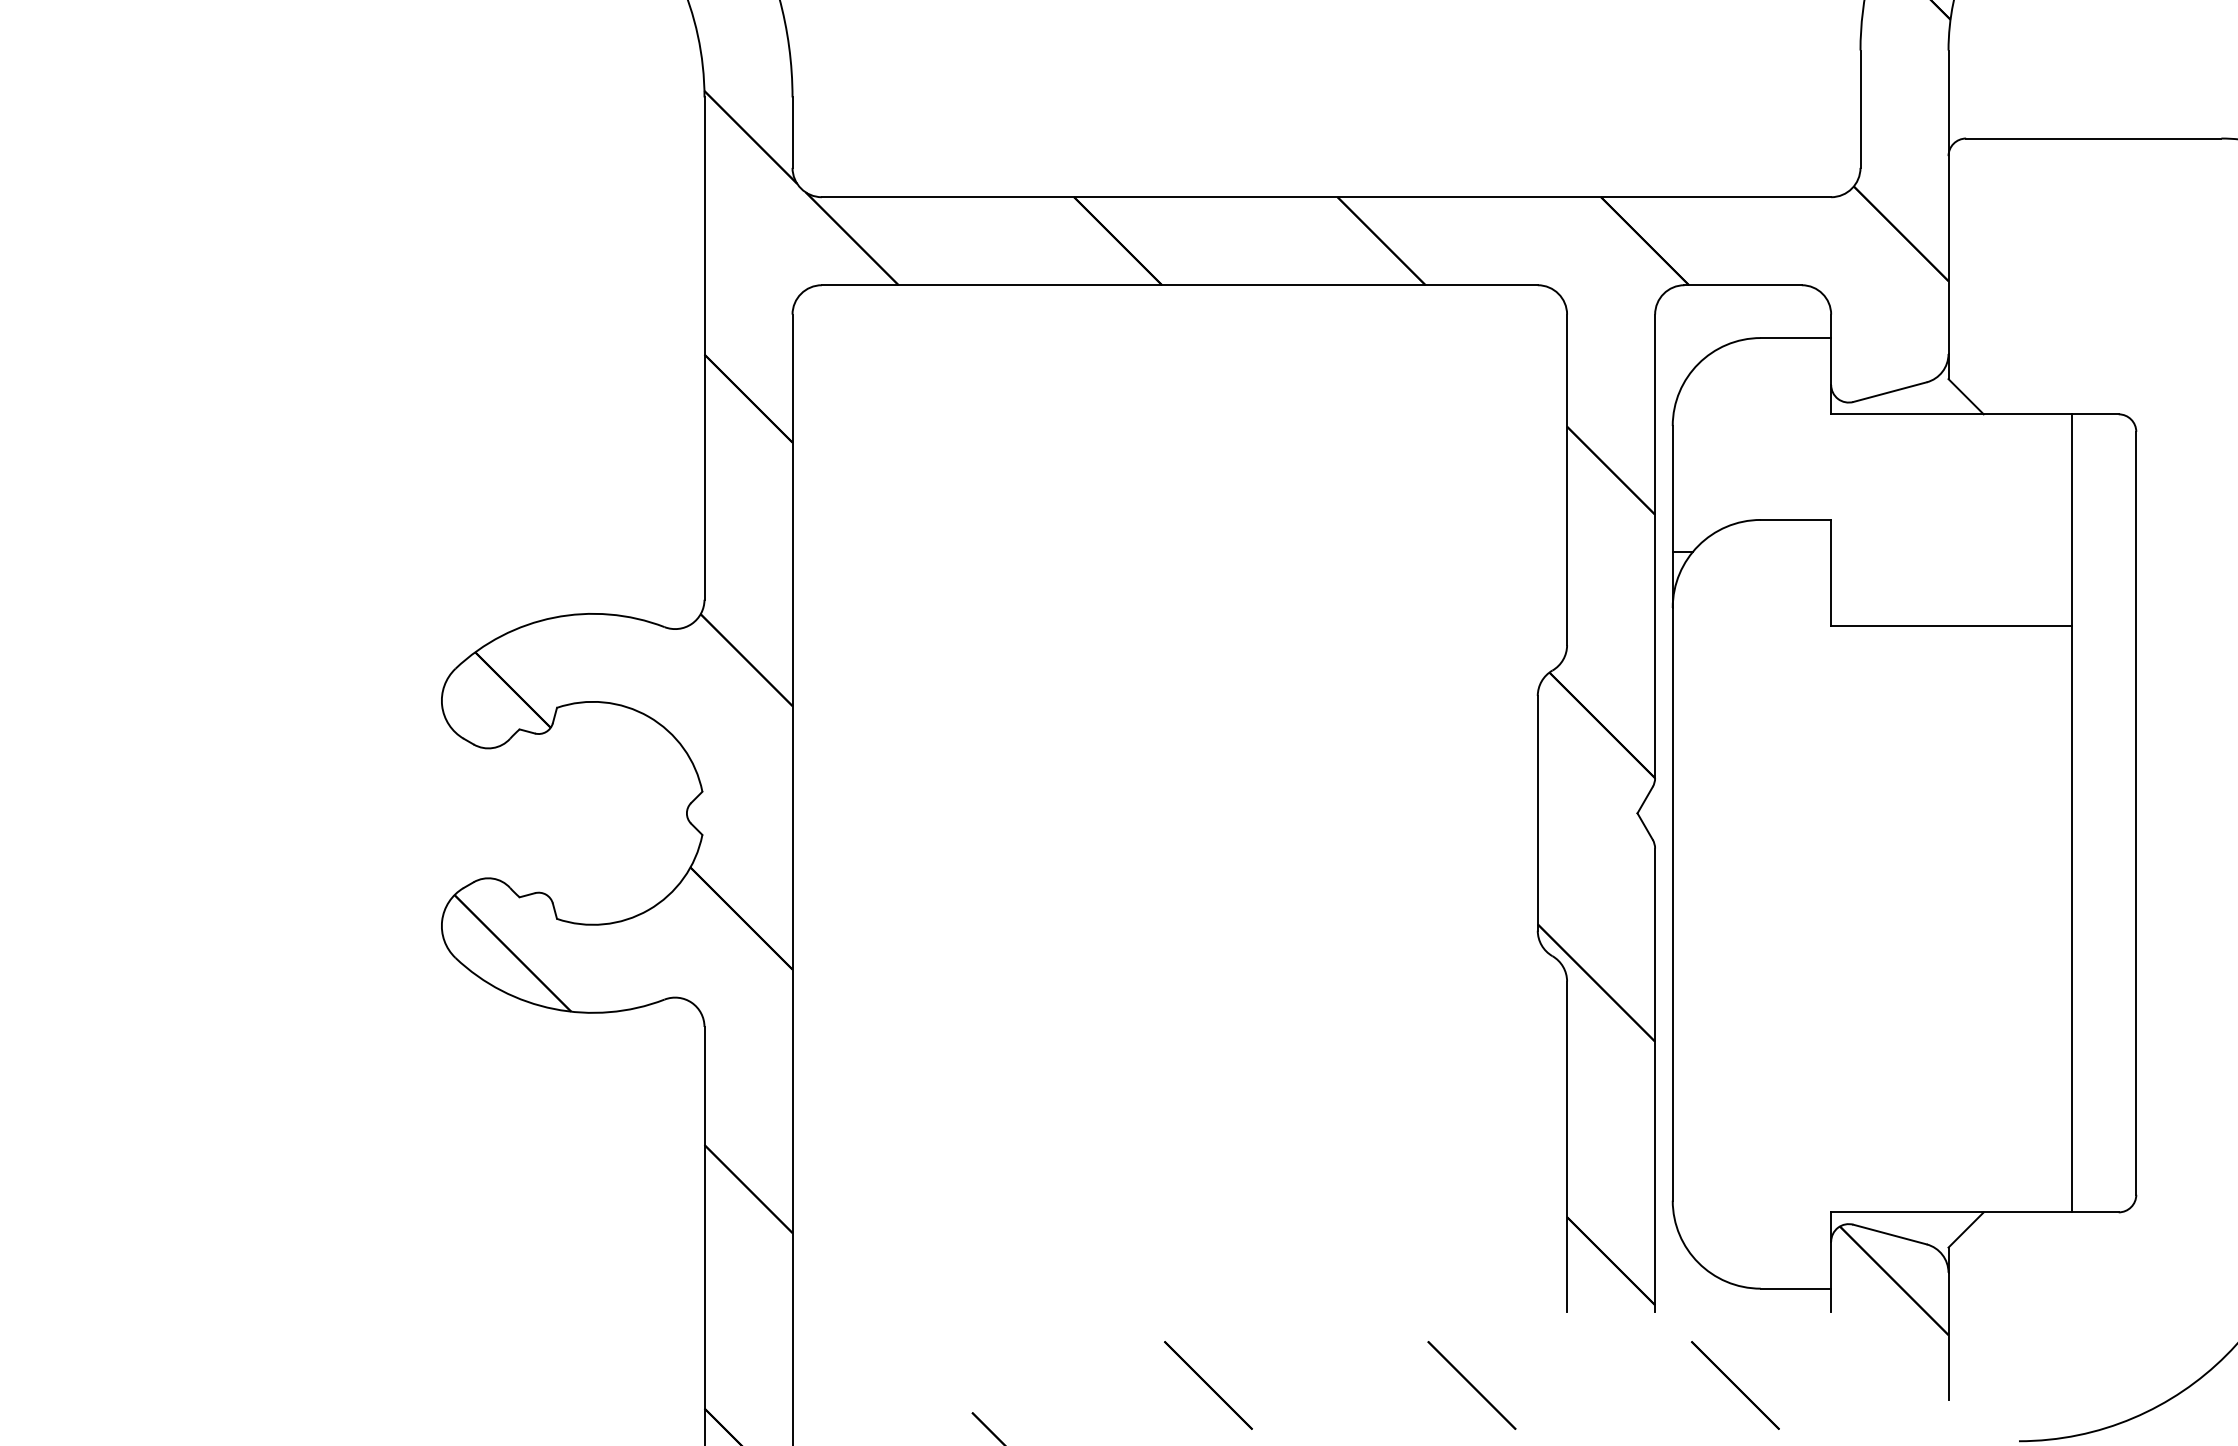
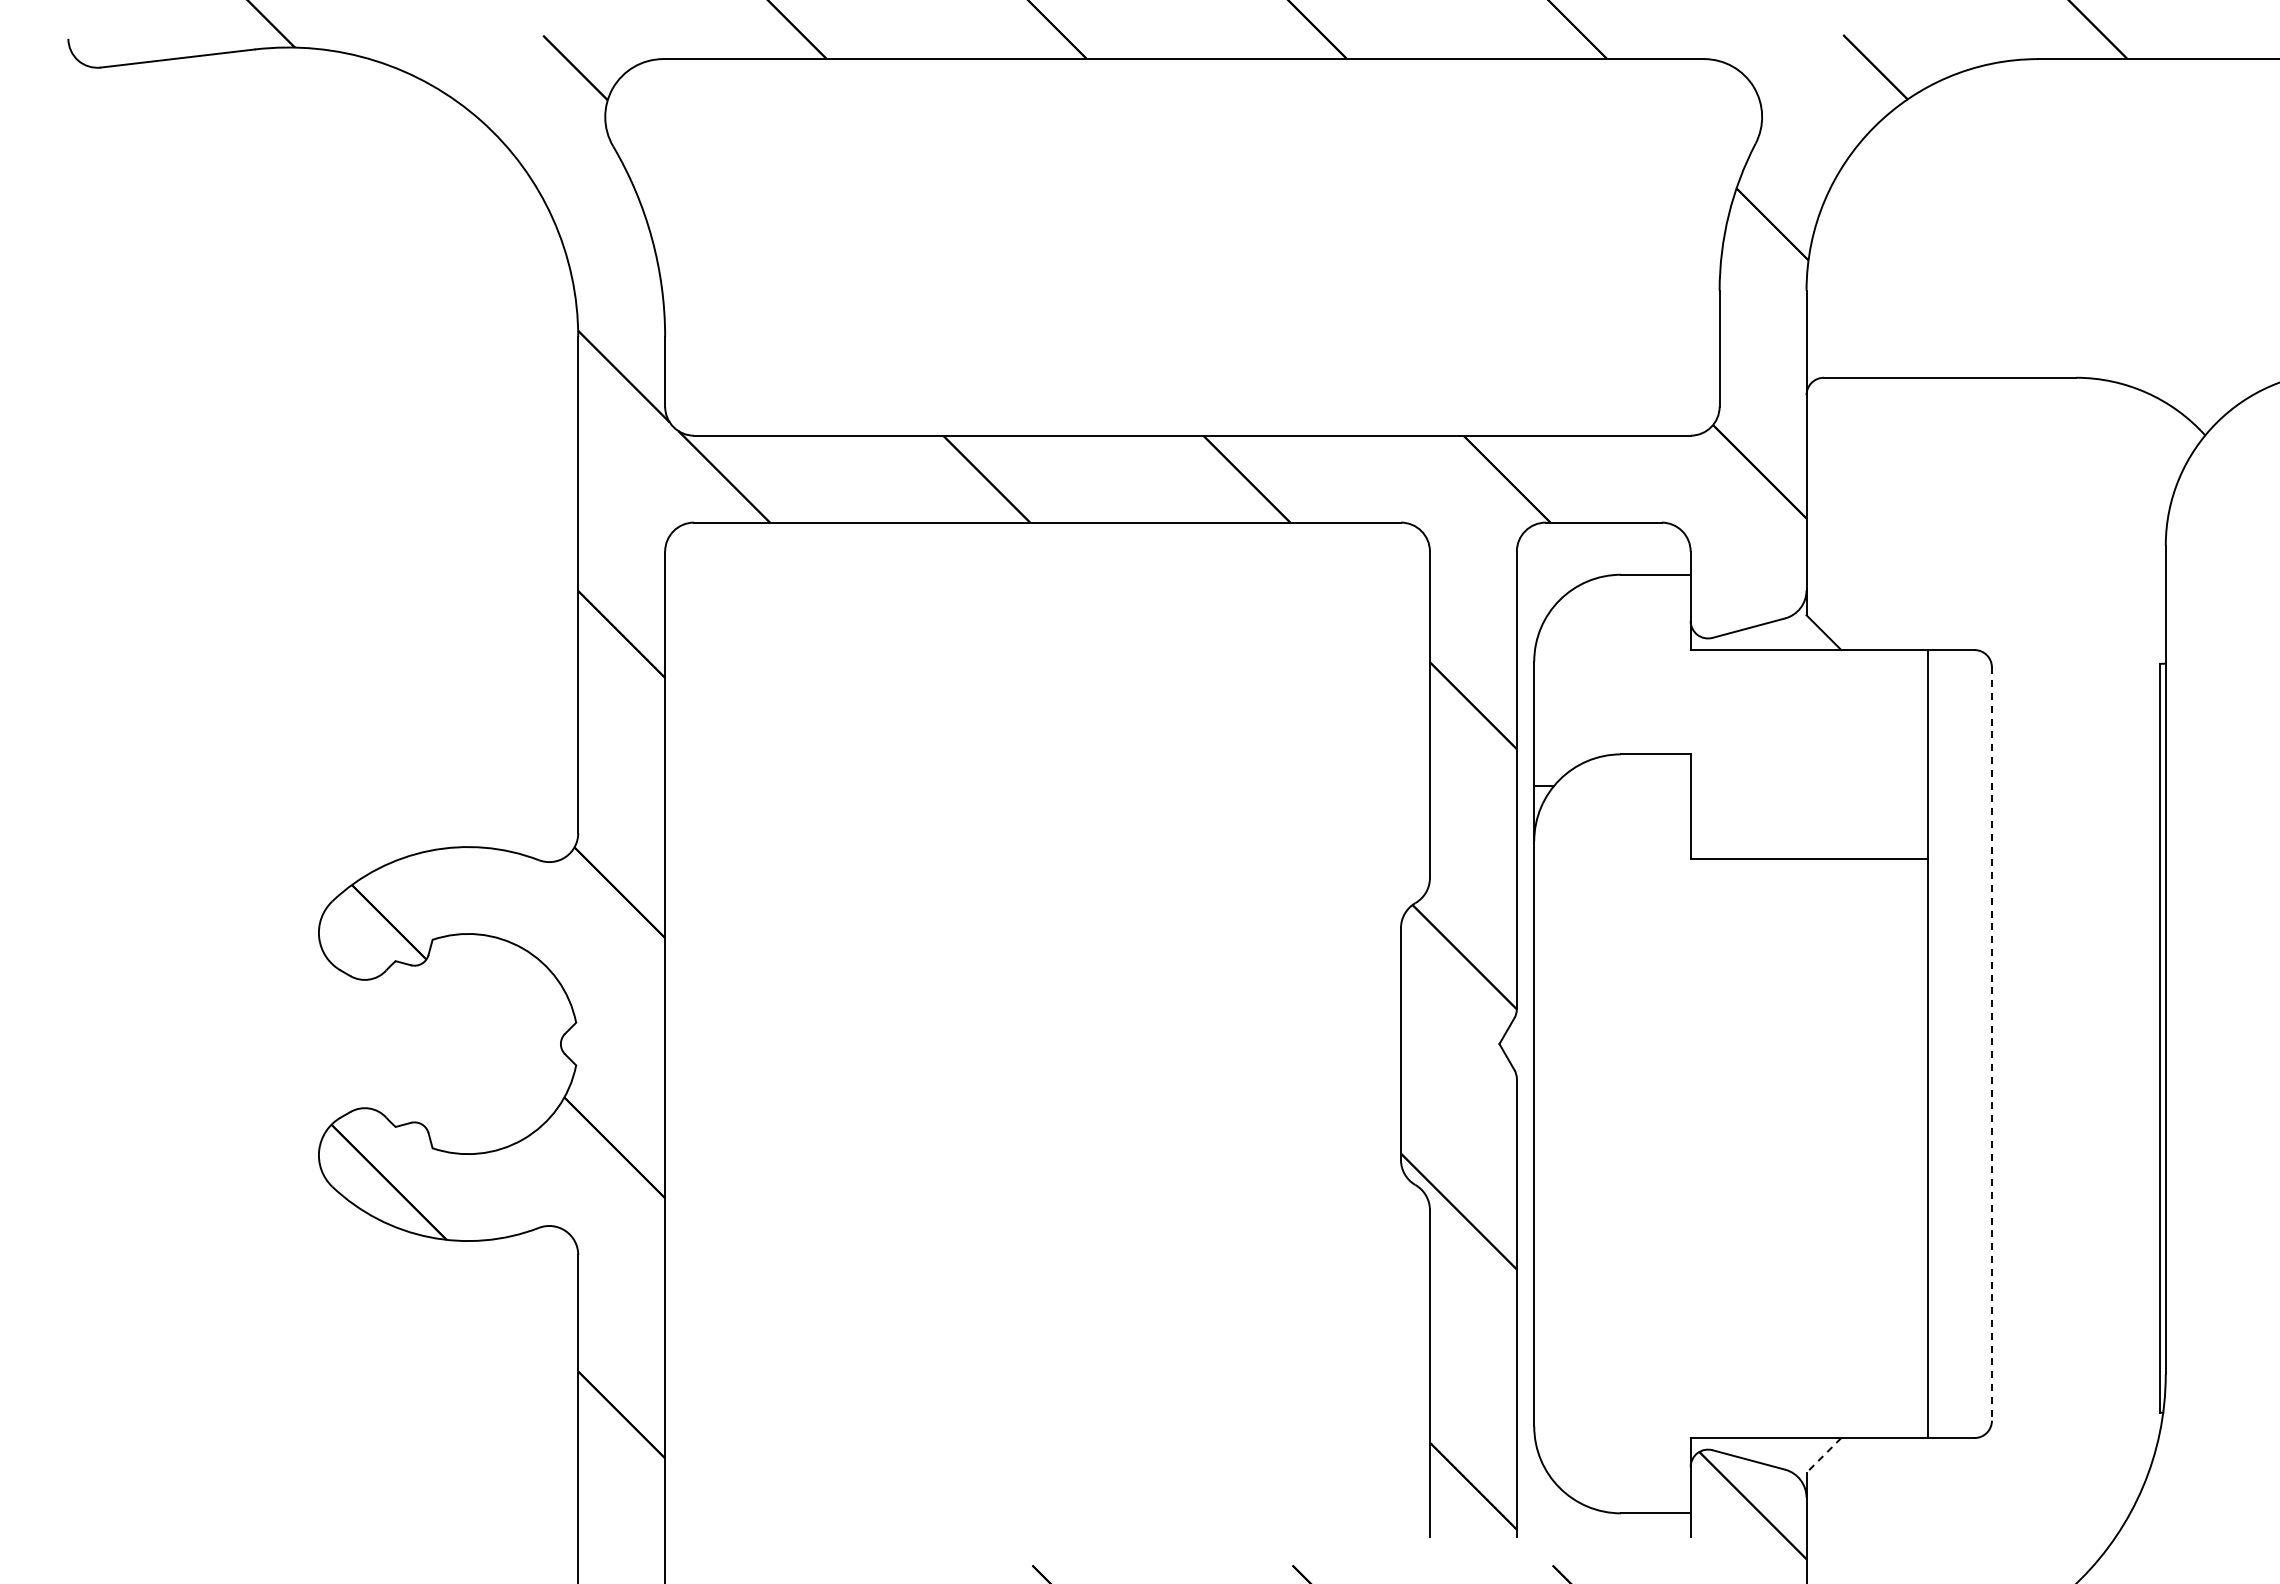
line: (2135, 813) -> (1991, 1044), solid -> dashed
line: (1965, 1230) -> (1823, 1455), solid -> dashed

